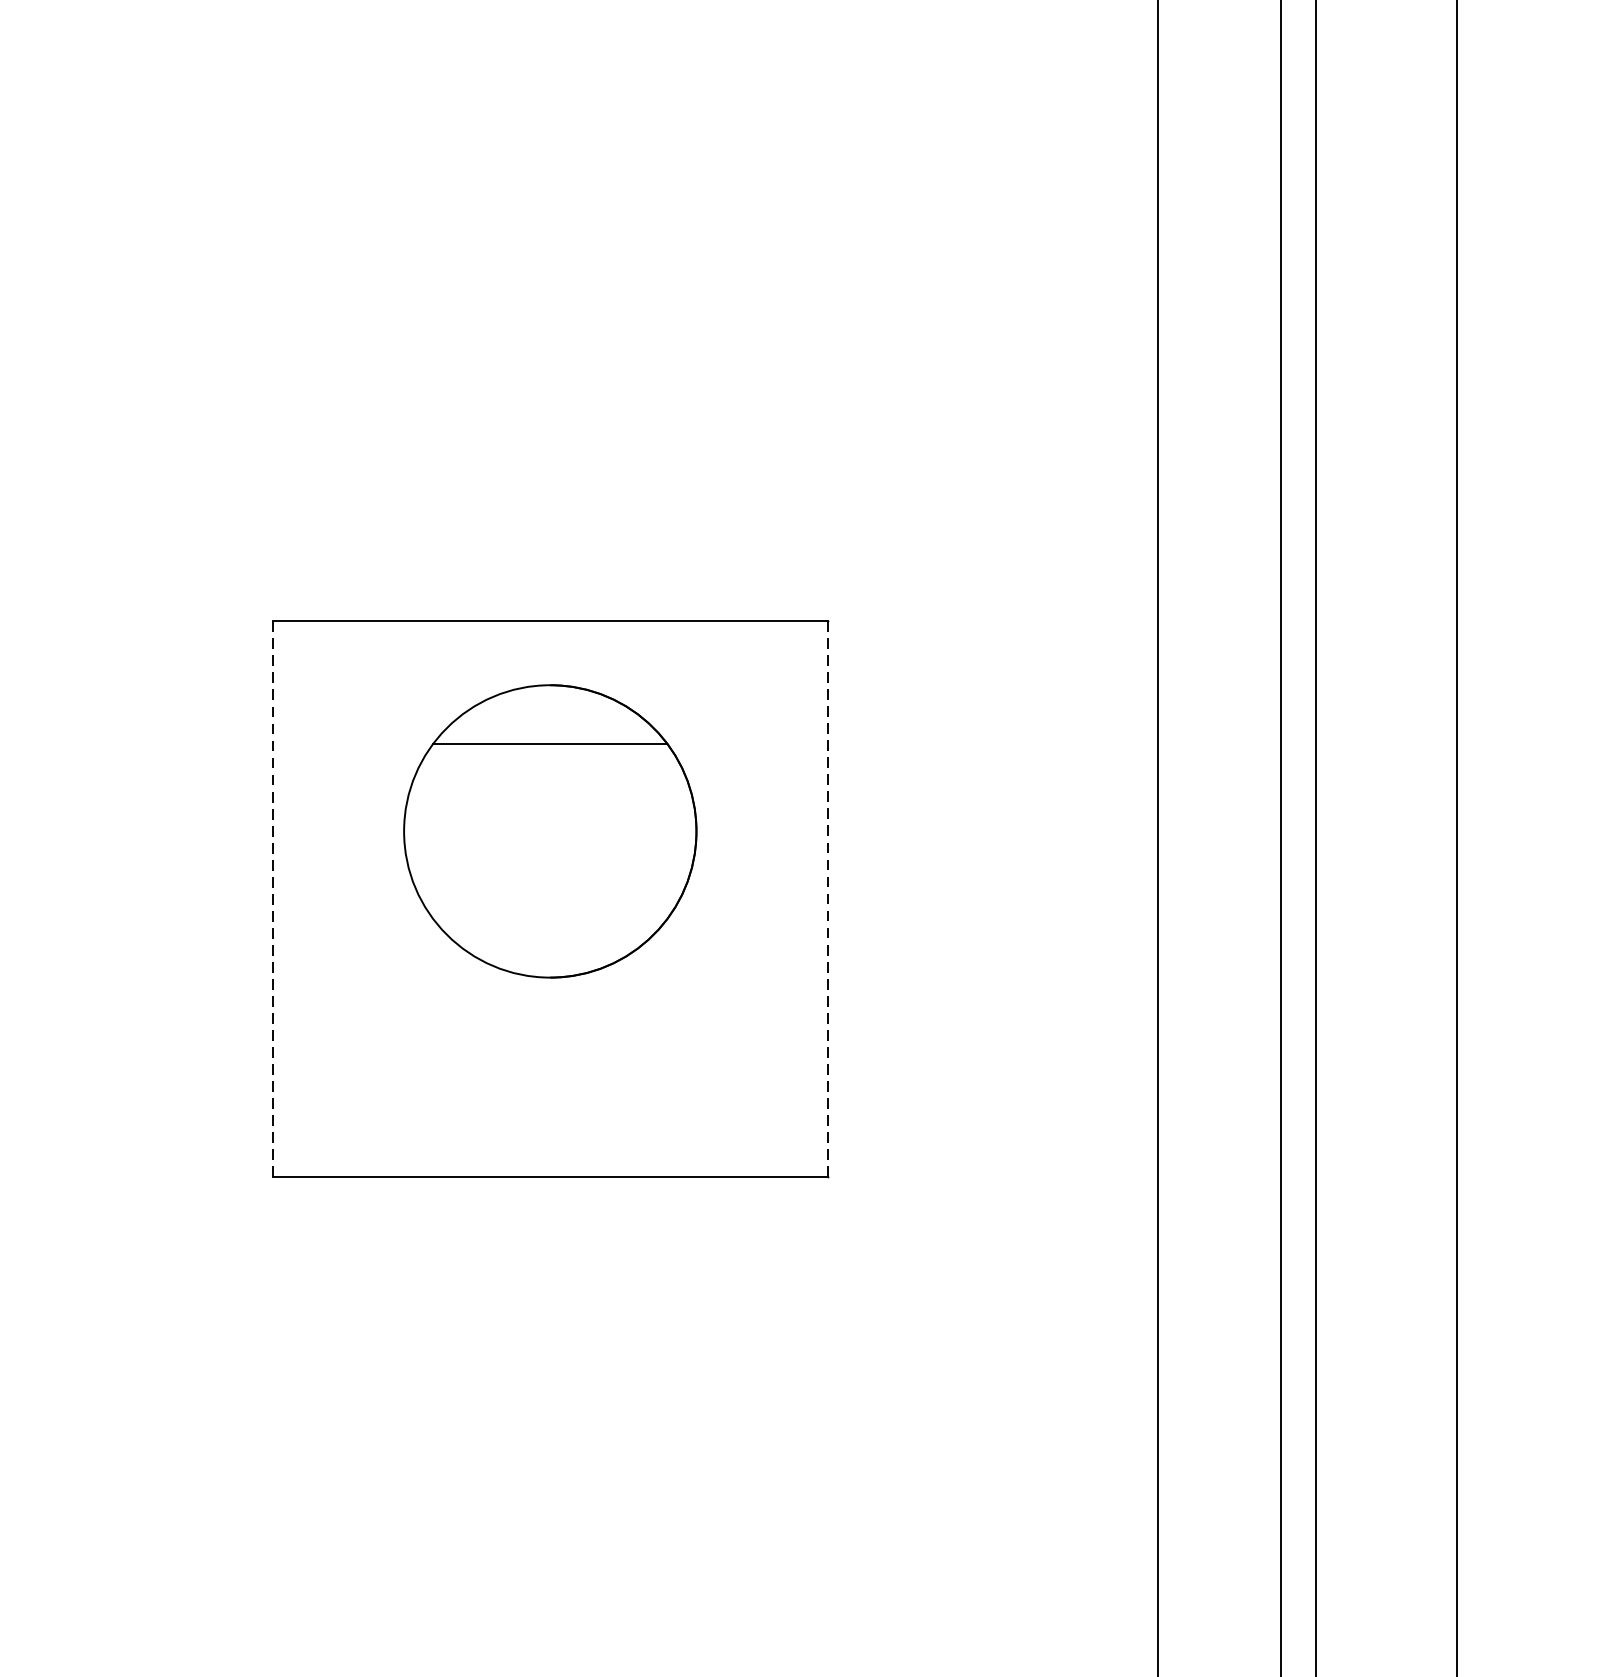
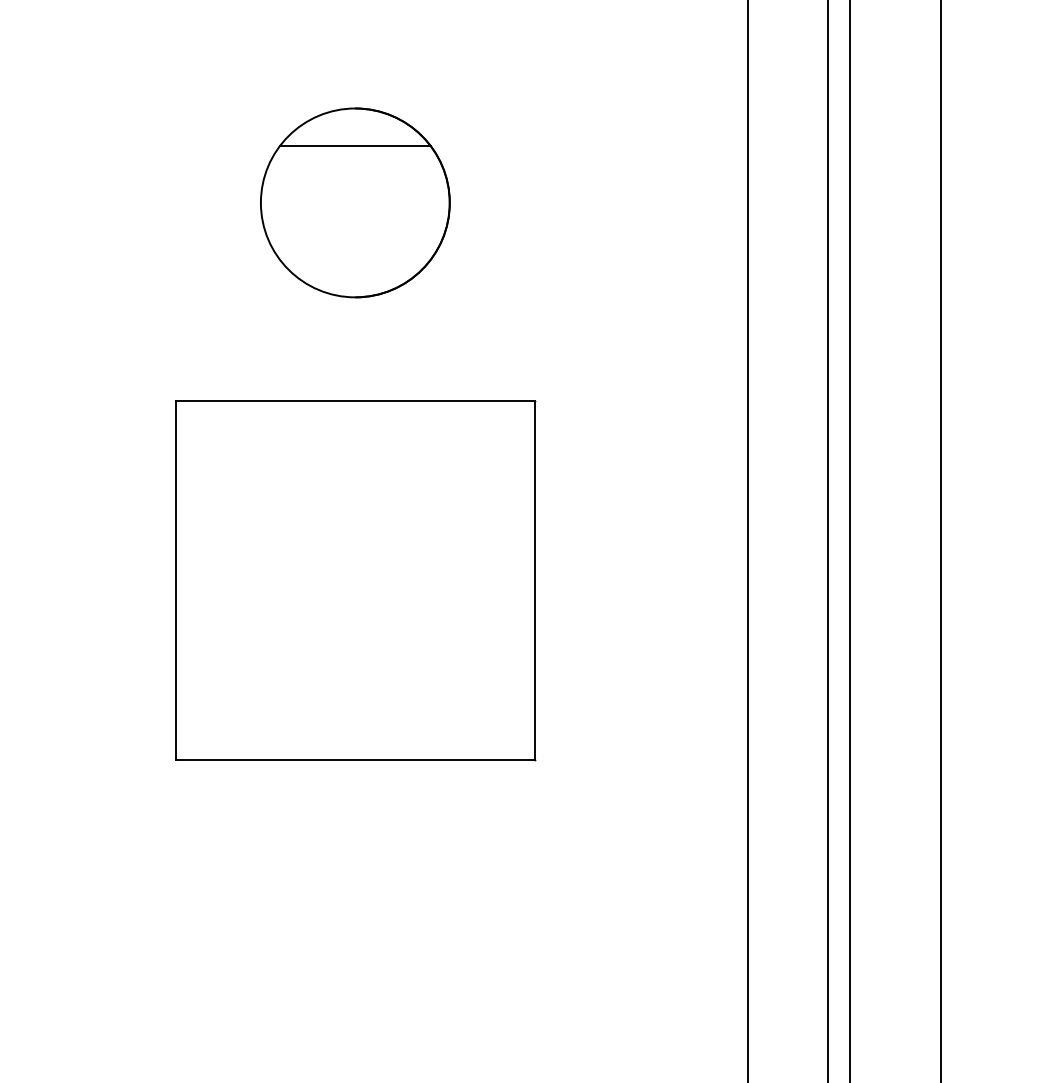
part: (550, 830) -> (355, 202), moved
line: (827, 898) -> (534, 580), dashed -> solid
line: (271, 900) -> (175, 581), dashed -> solid

